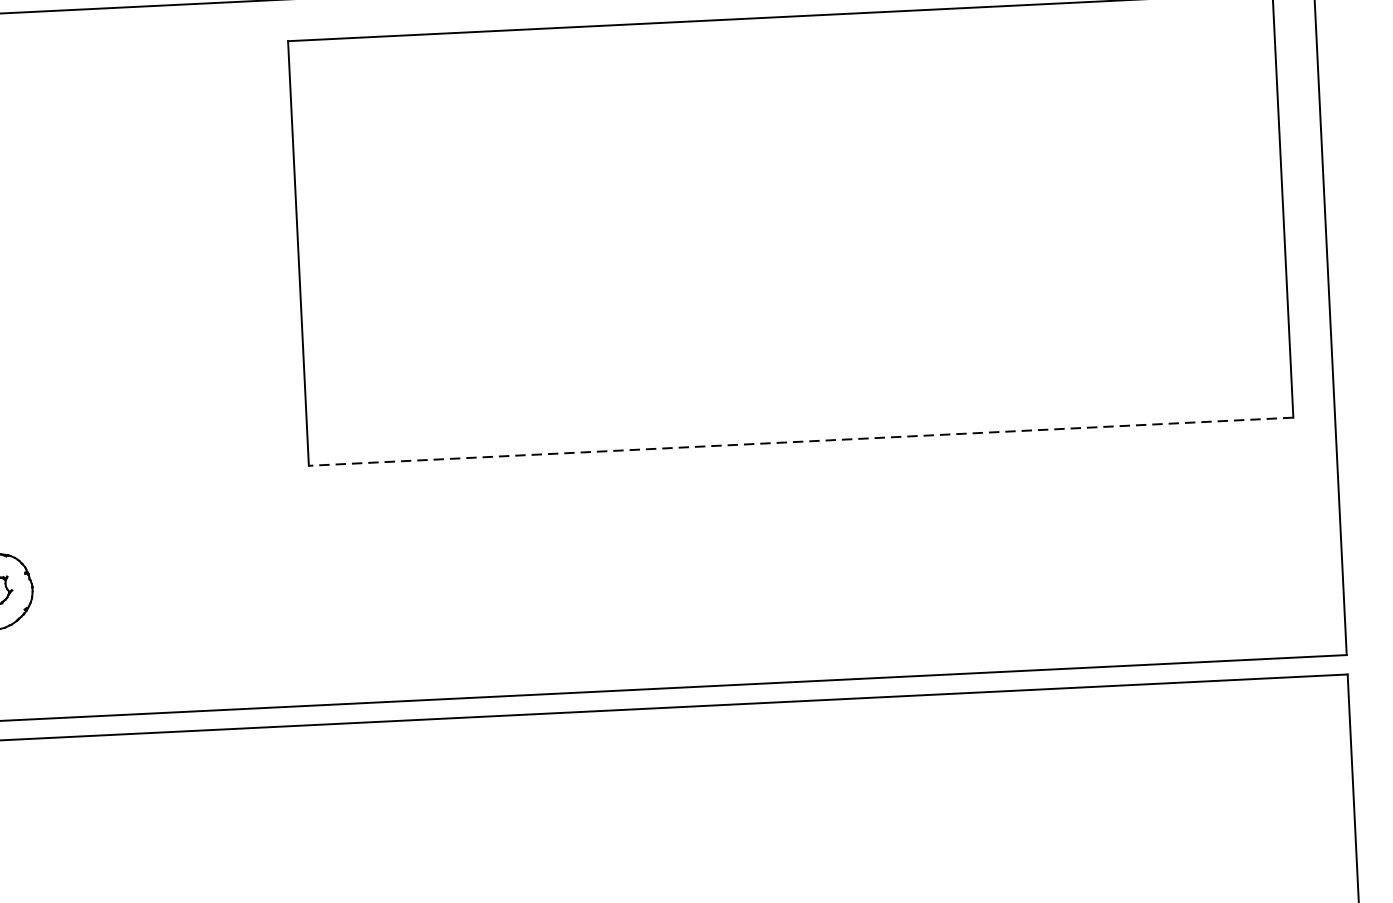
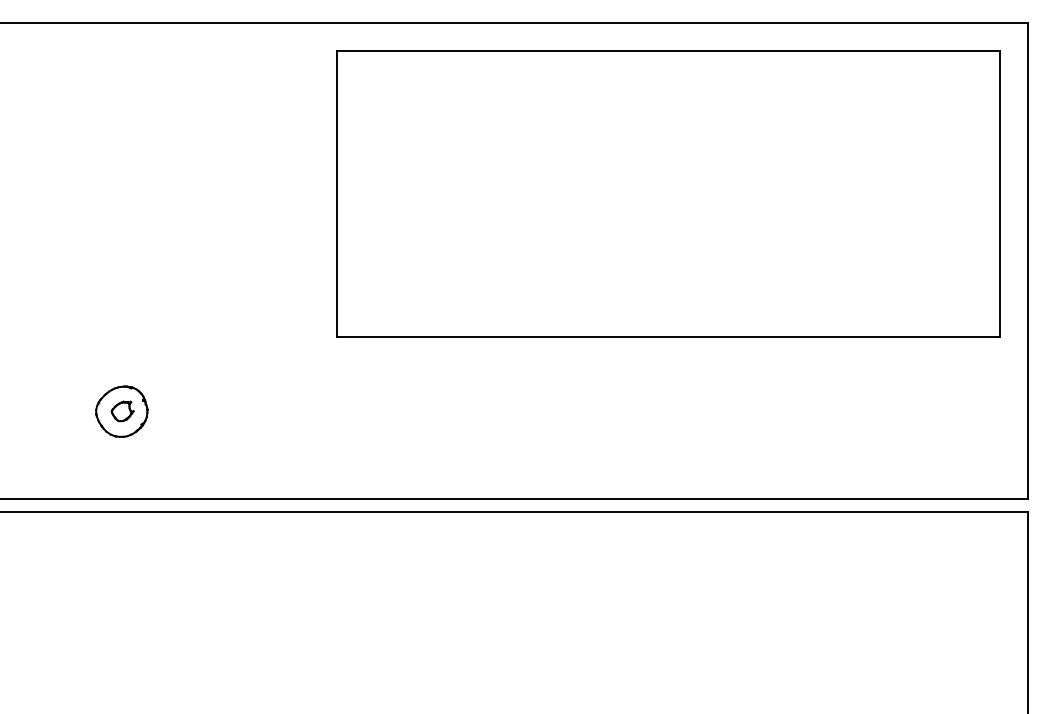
line: (800, 441) -> (668, 337), dashed -> solid

